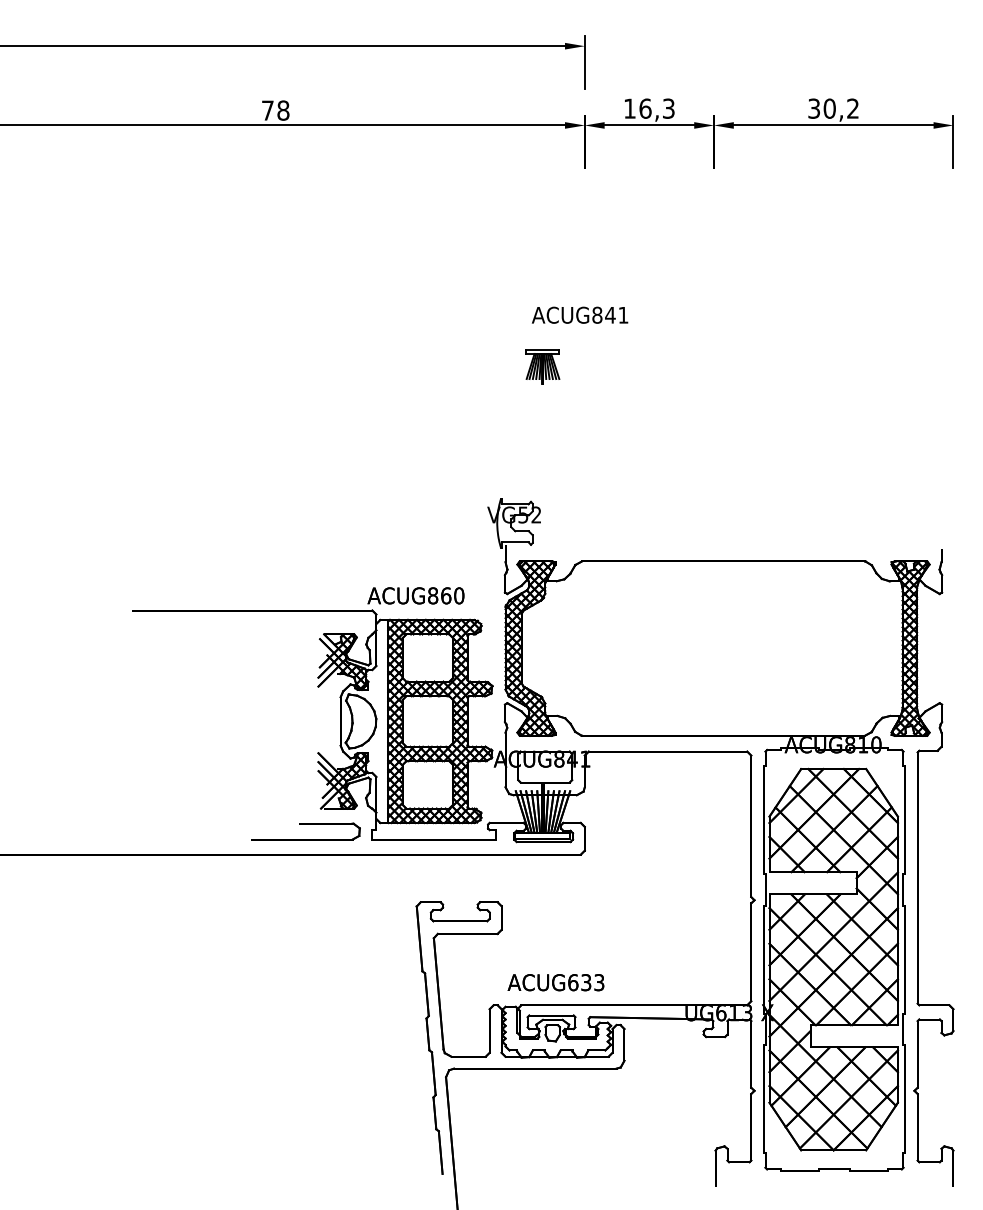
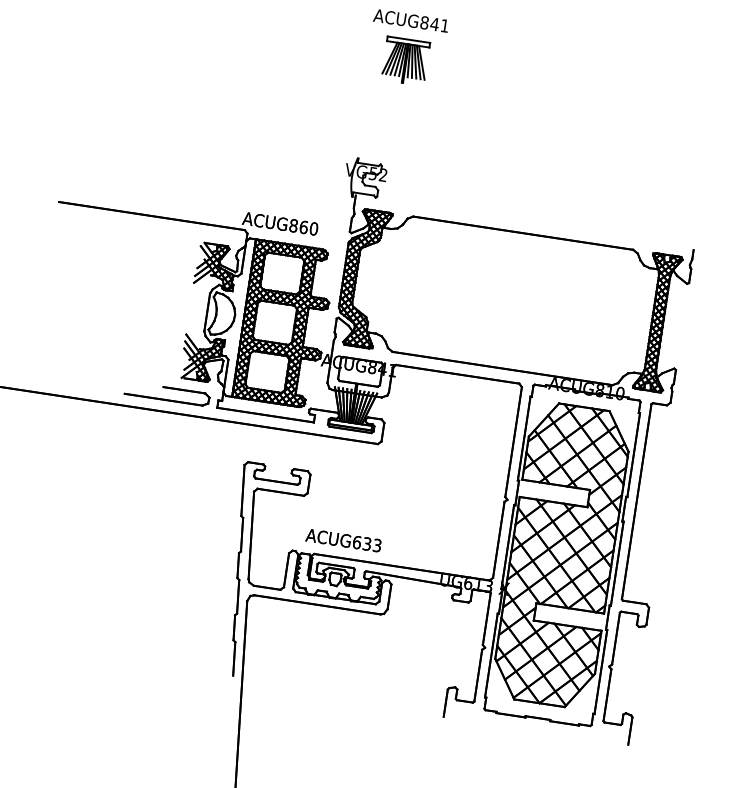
text: (580, 314) -> (411, 20), moved
part: (542, 366) -> (405, 60), size x1.67

